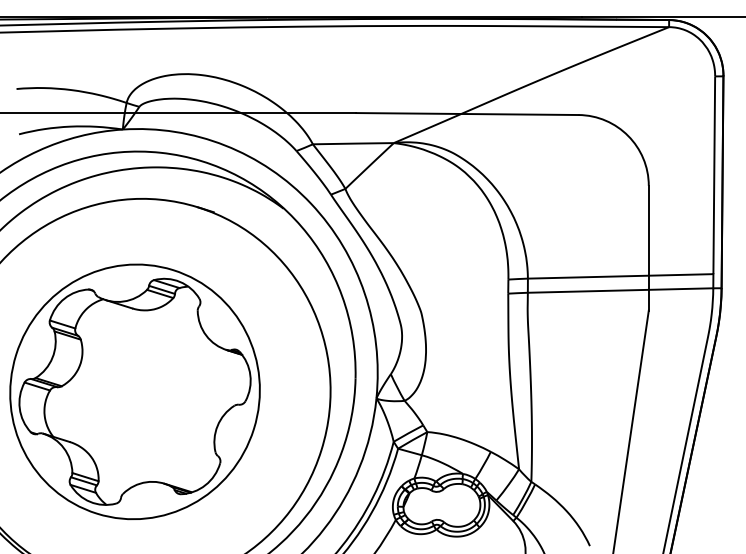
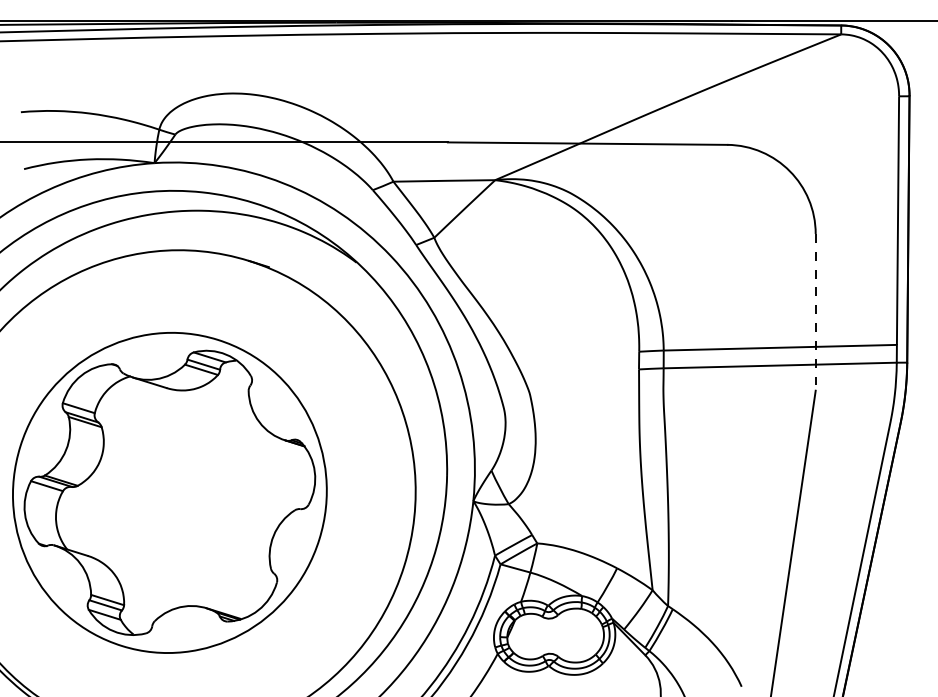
line: (648, 248) -> (815, 312), solid -> dashed

